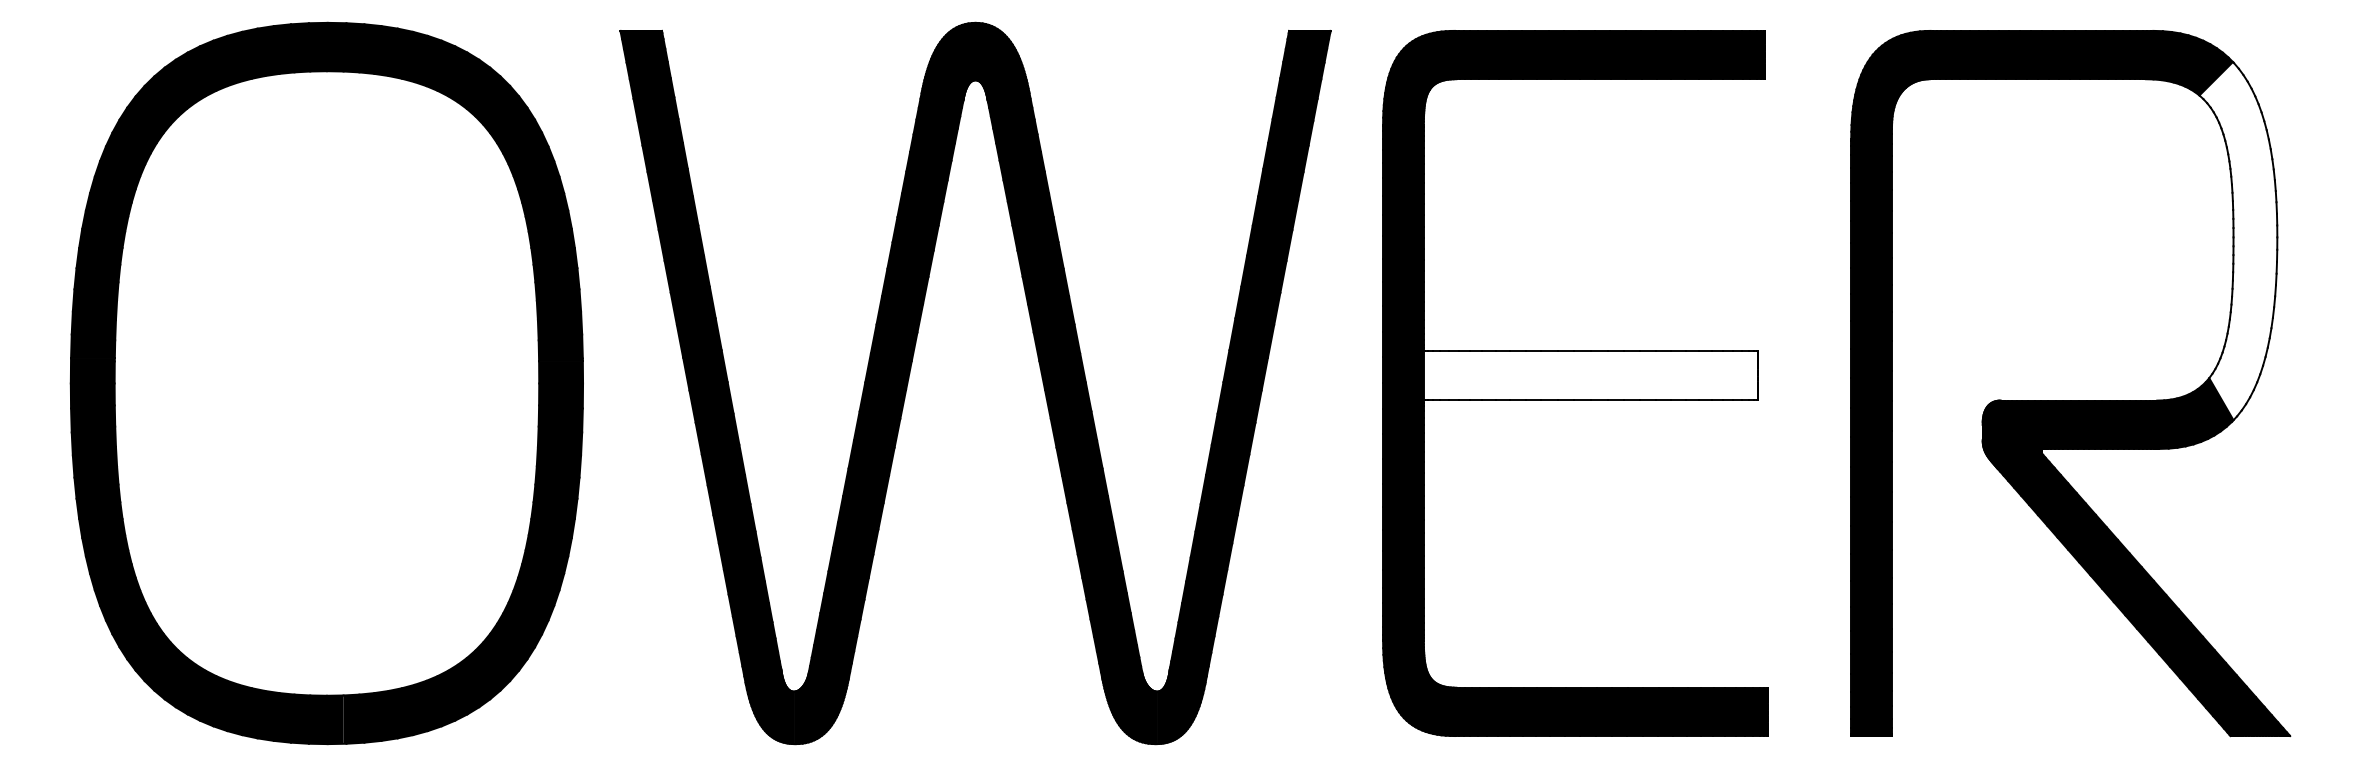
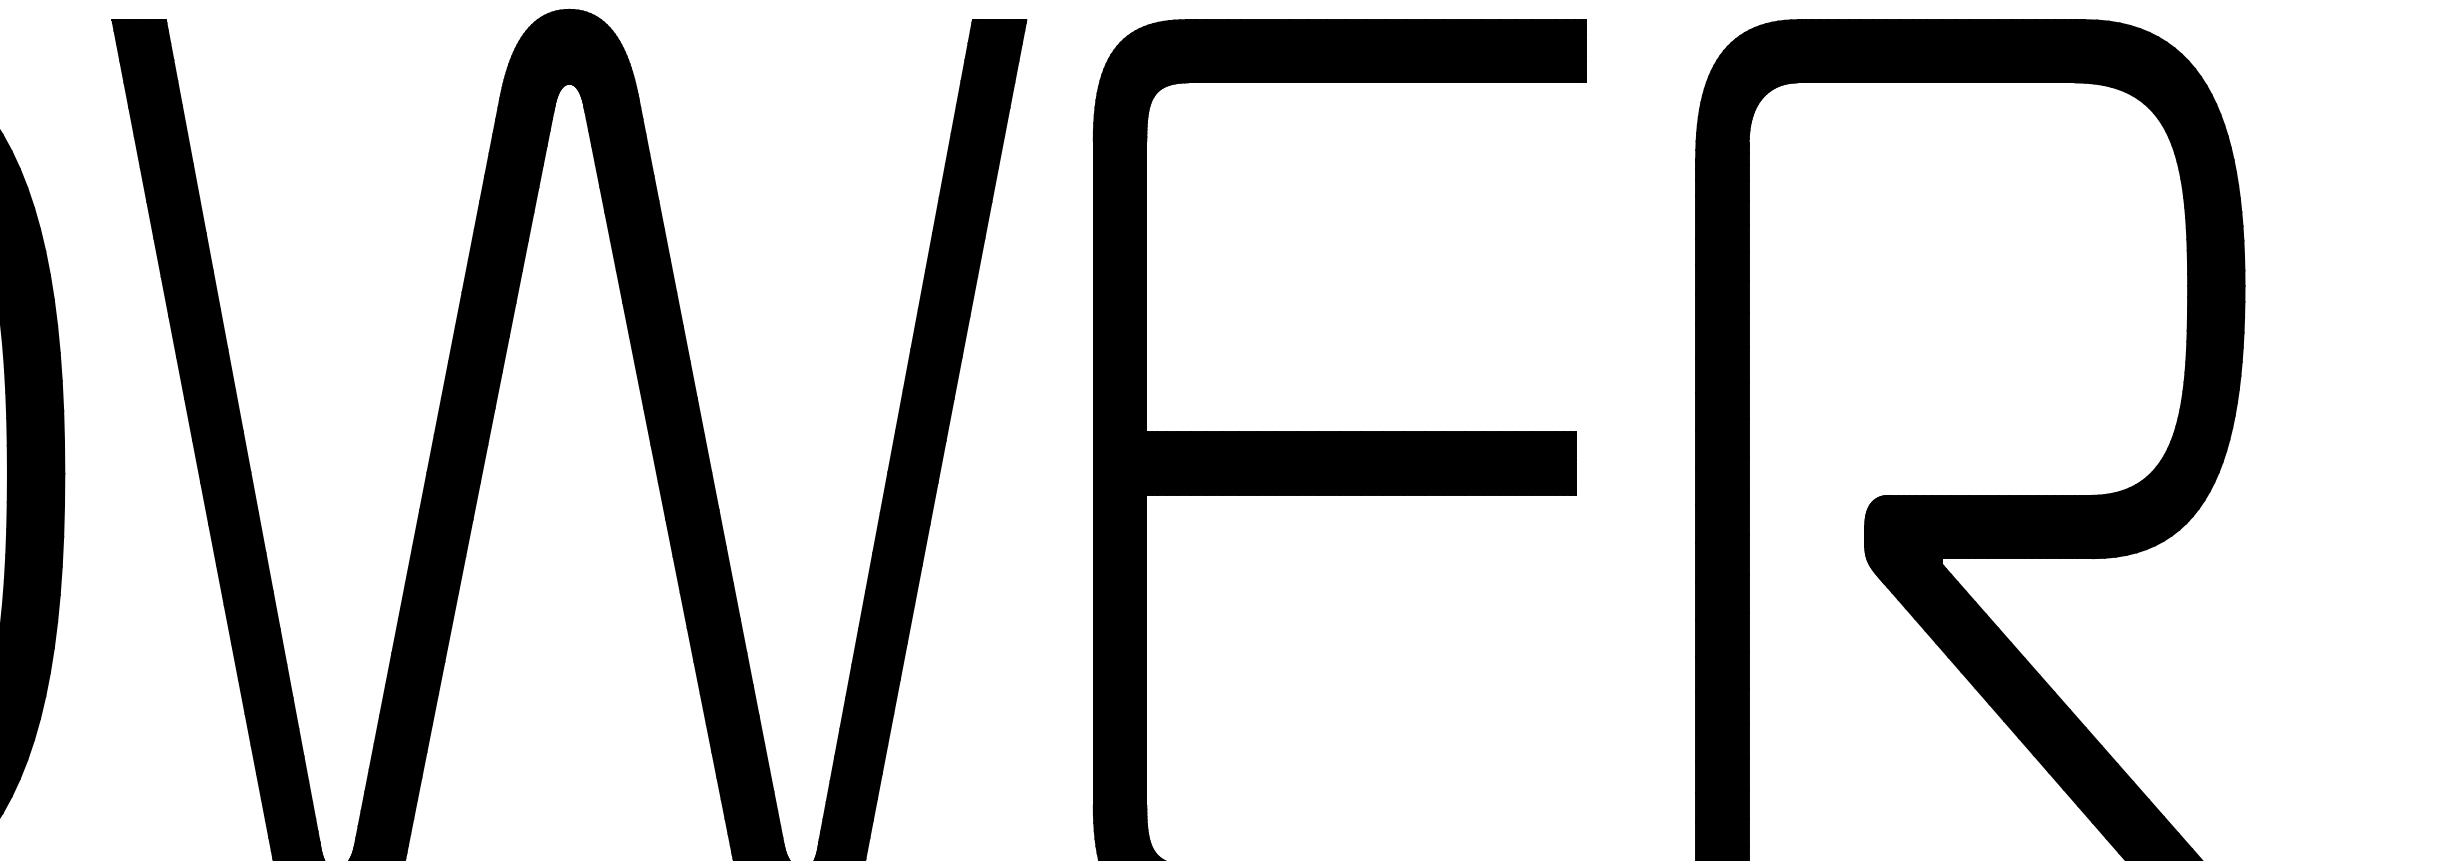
fill: (2238, 241) -> (2194, 291), added
fill: (1590, 375) -> (1360, 463), added

